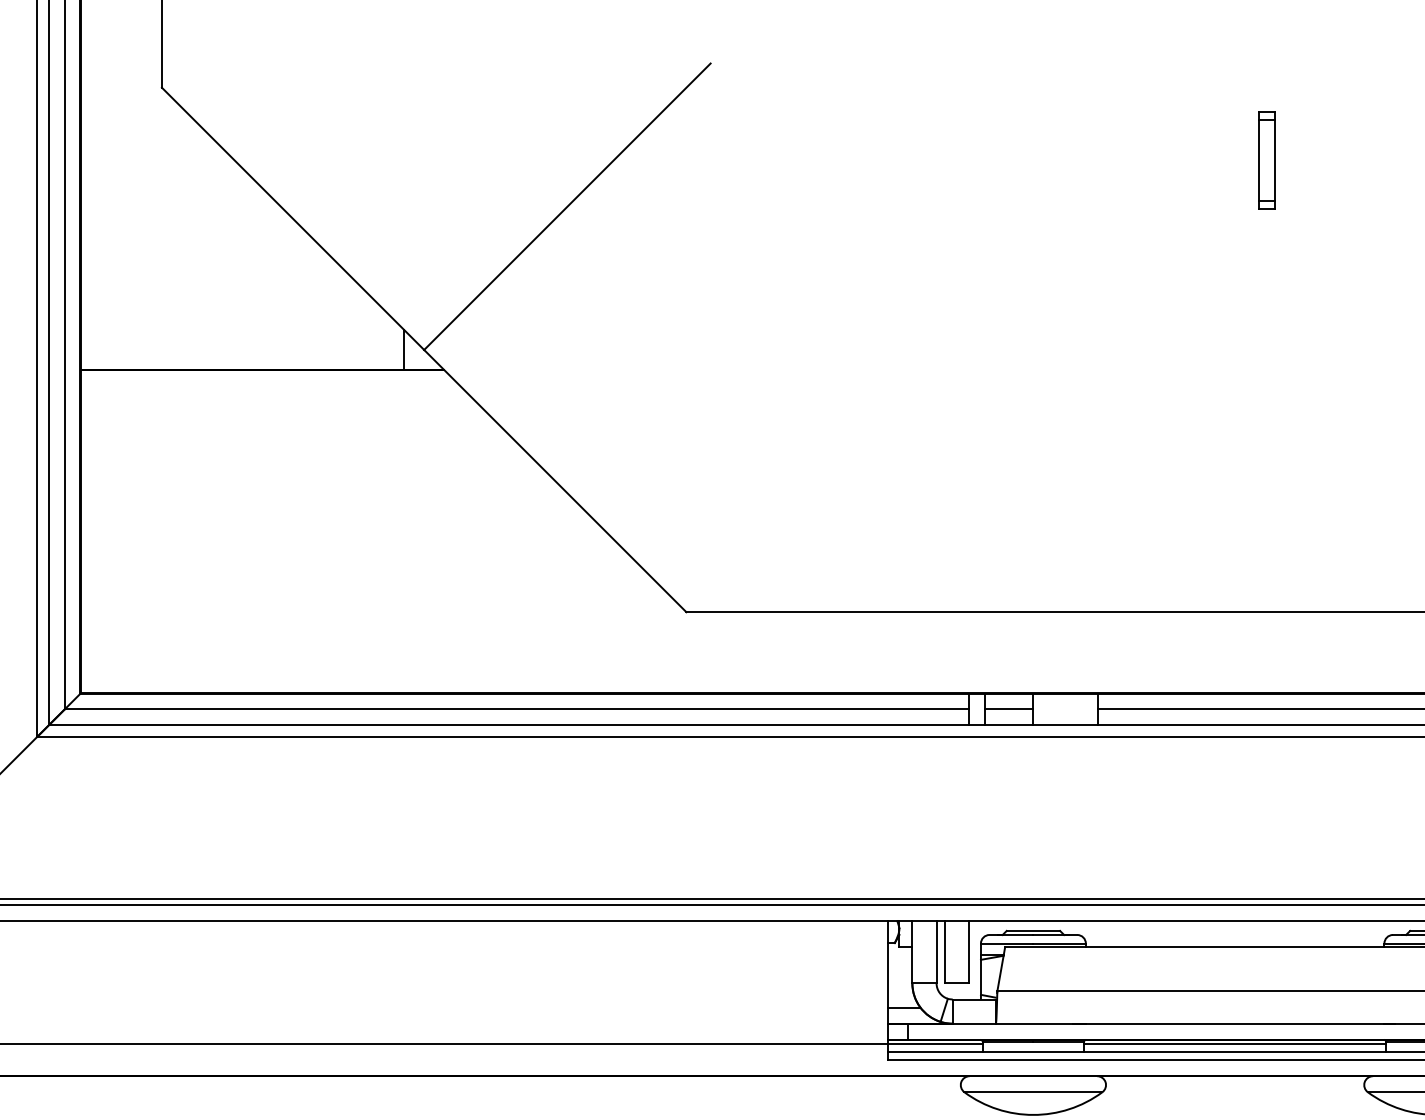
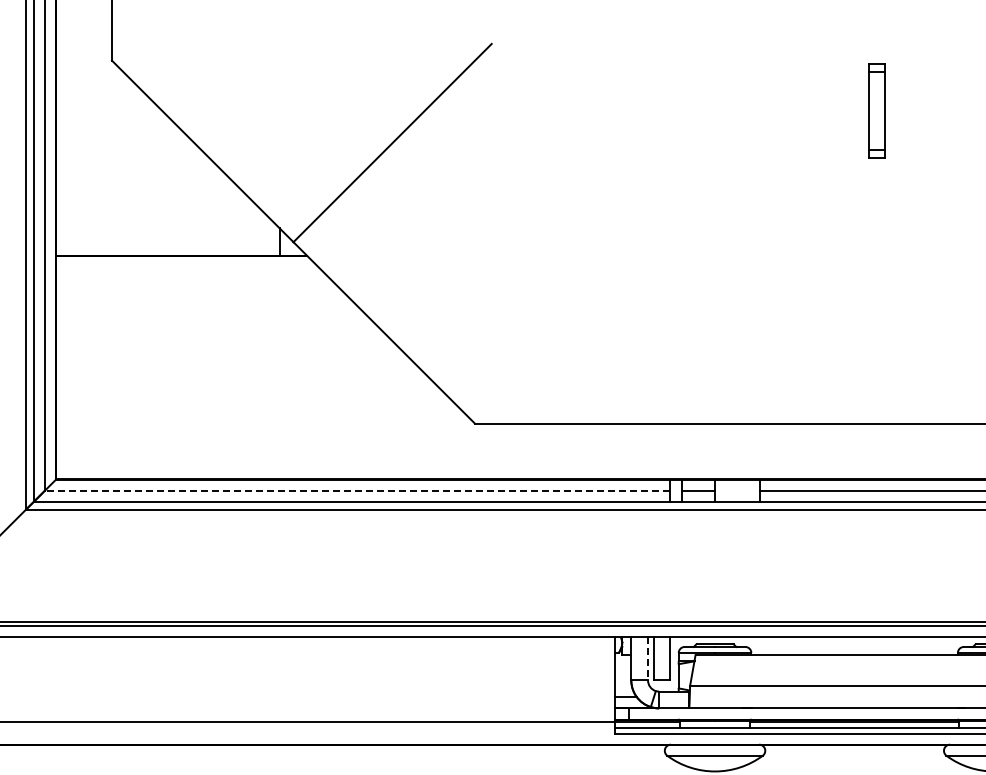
part: (1266, 159) -> (876, 110), size x1.4
line: (516, 708) -> (357, 490), solid -> dashed
line: (937, 951) -> (648, 658), solid -> dashed

